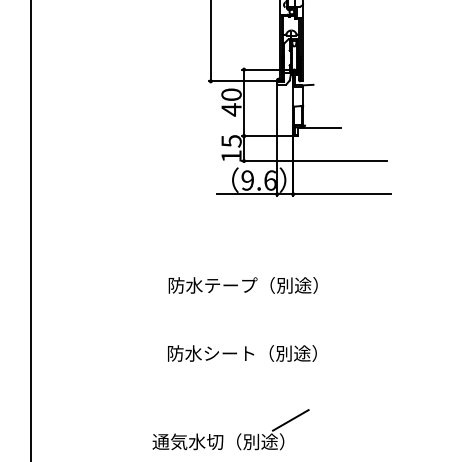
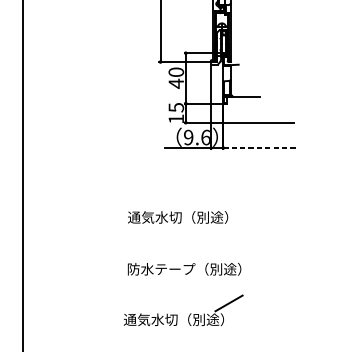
line: (342, 194) -> (260, 148), solid -> dashed
text: (242, 285) -> (184, 217), 防水テープ（別途） -> 通気水切（別途）
text: (230, 353) -> (175, 269), 防水シート（別途） -> 防水テープ（別途）
part: (223, 435) -> (177, 314), moved

